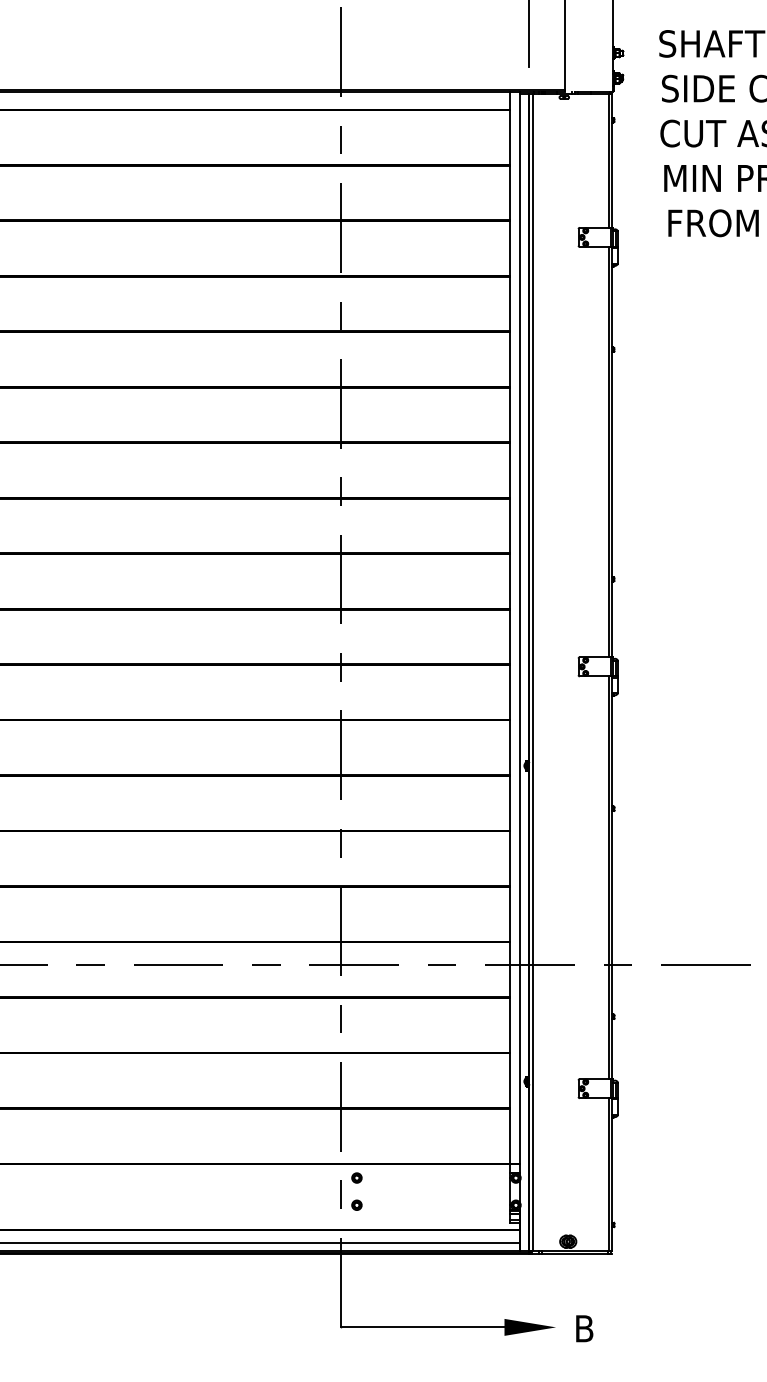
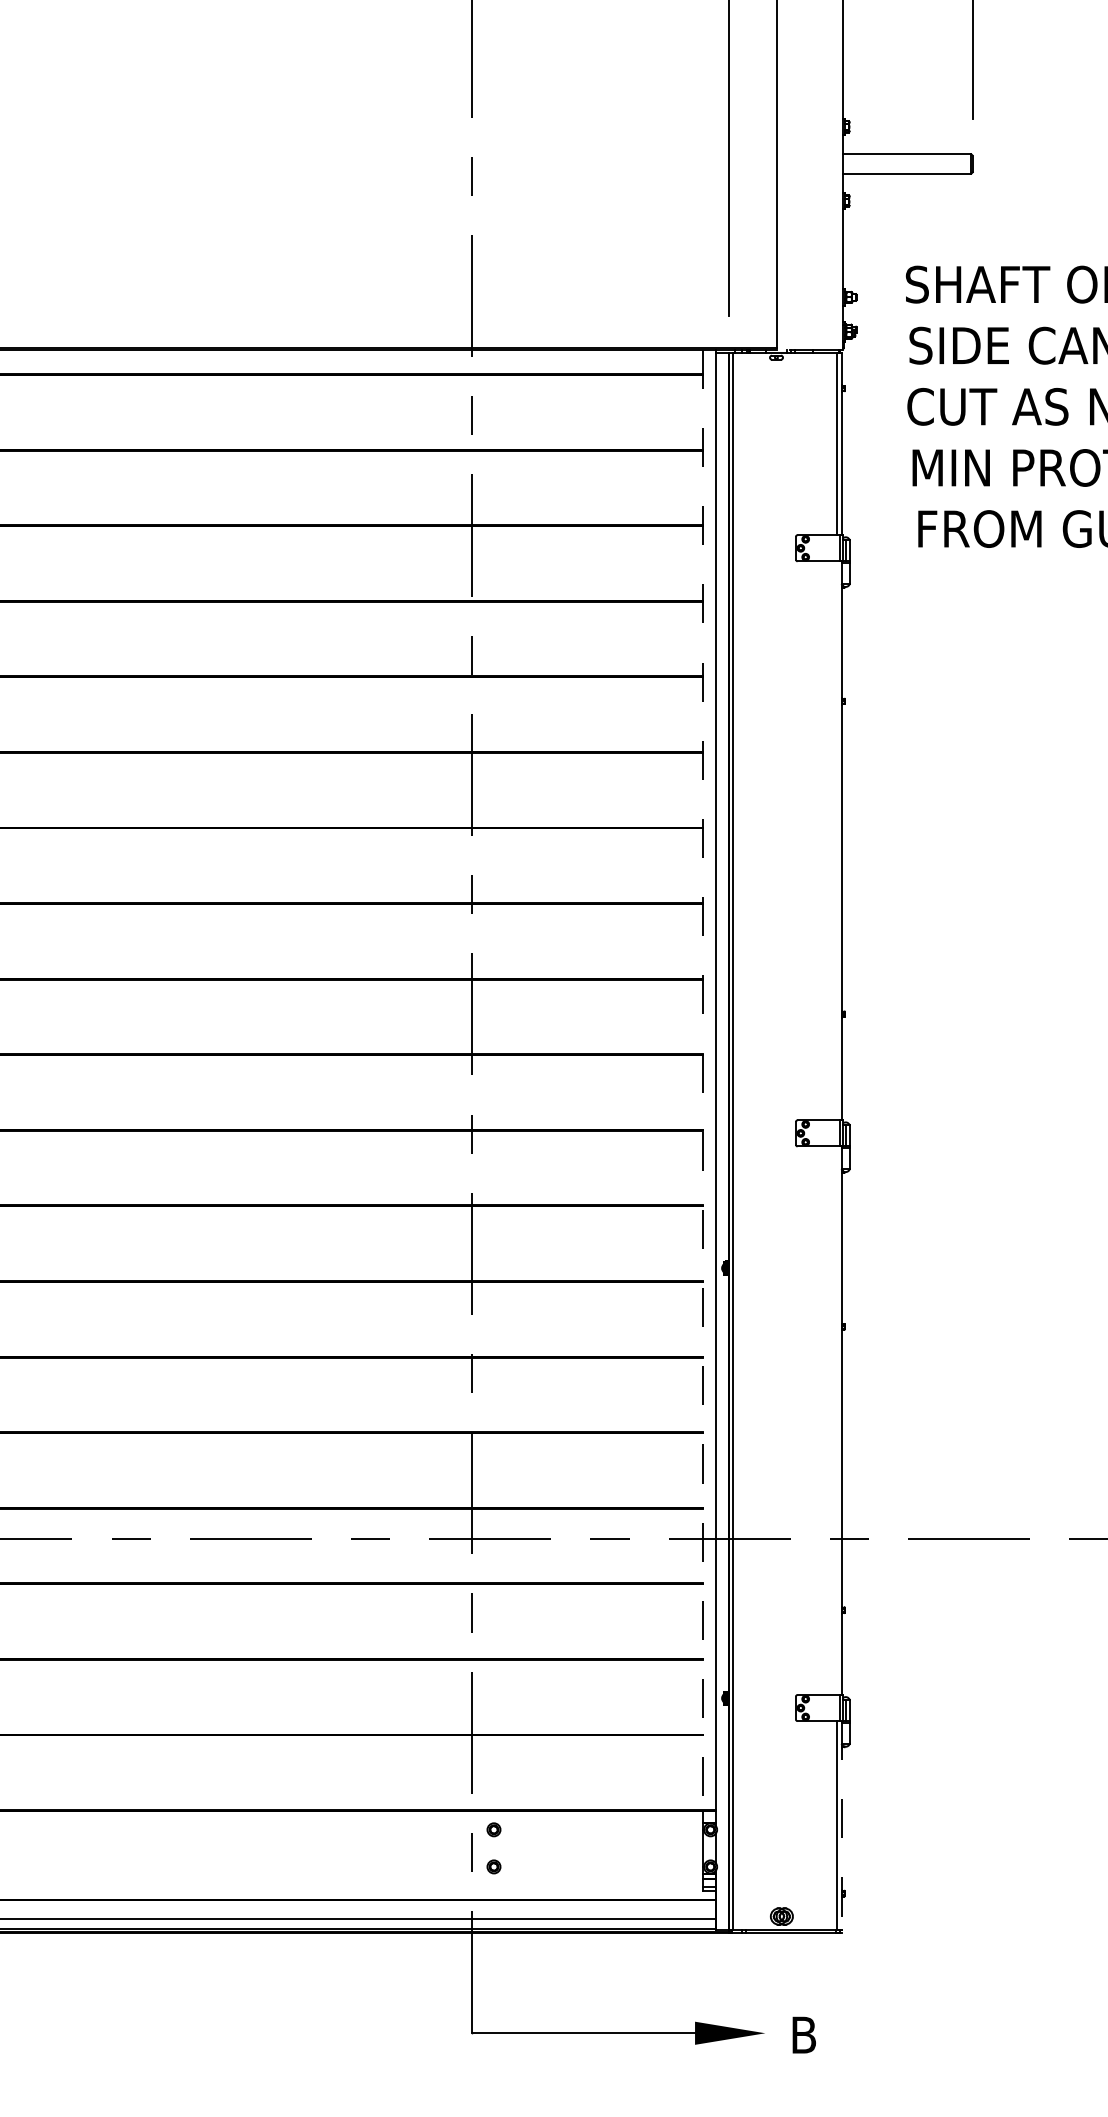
line: (608, 451) -> (836, 840), removed
line: (509, 628) -> (702, 1080), solid -> dashed
line: (608, 877) -> (836, 1420), removed
line: (612, 1174) -> (841, 1825), solid -> dashed

